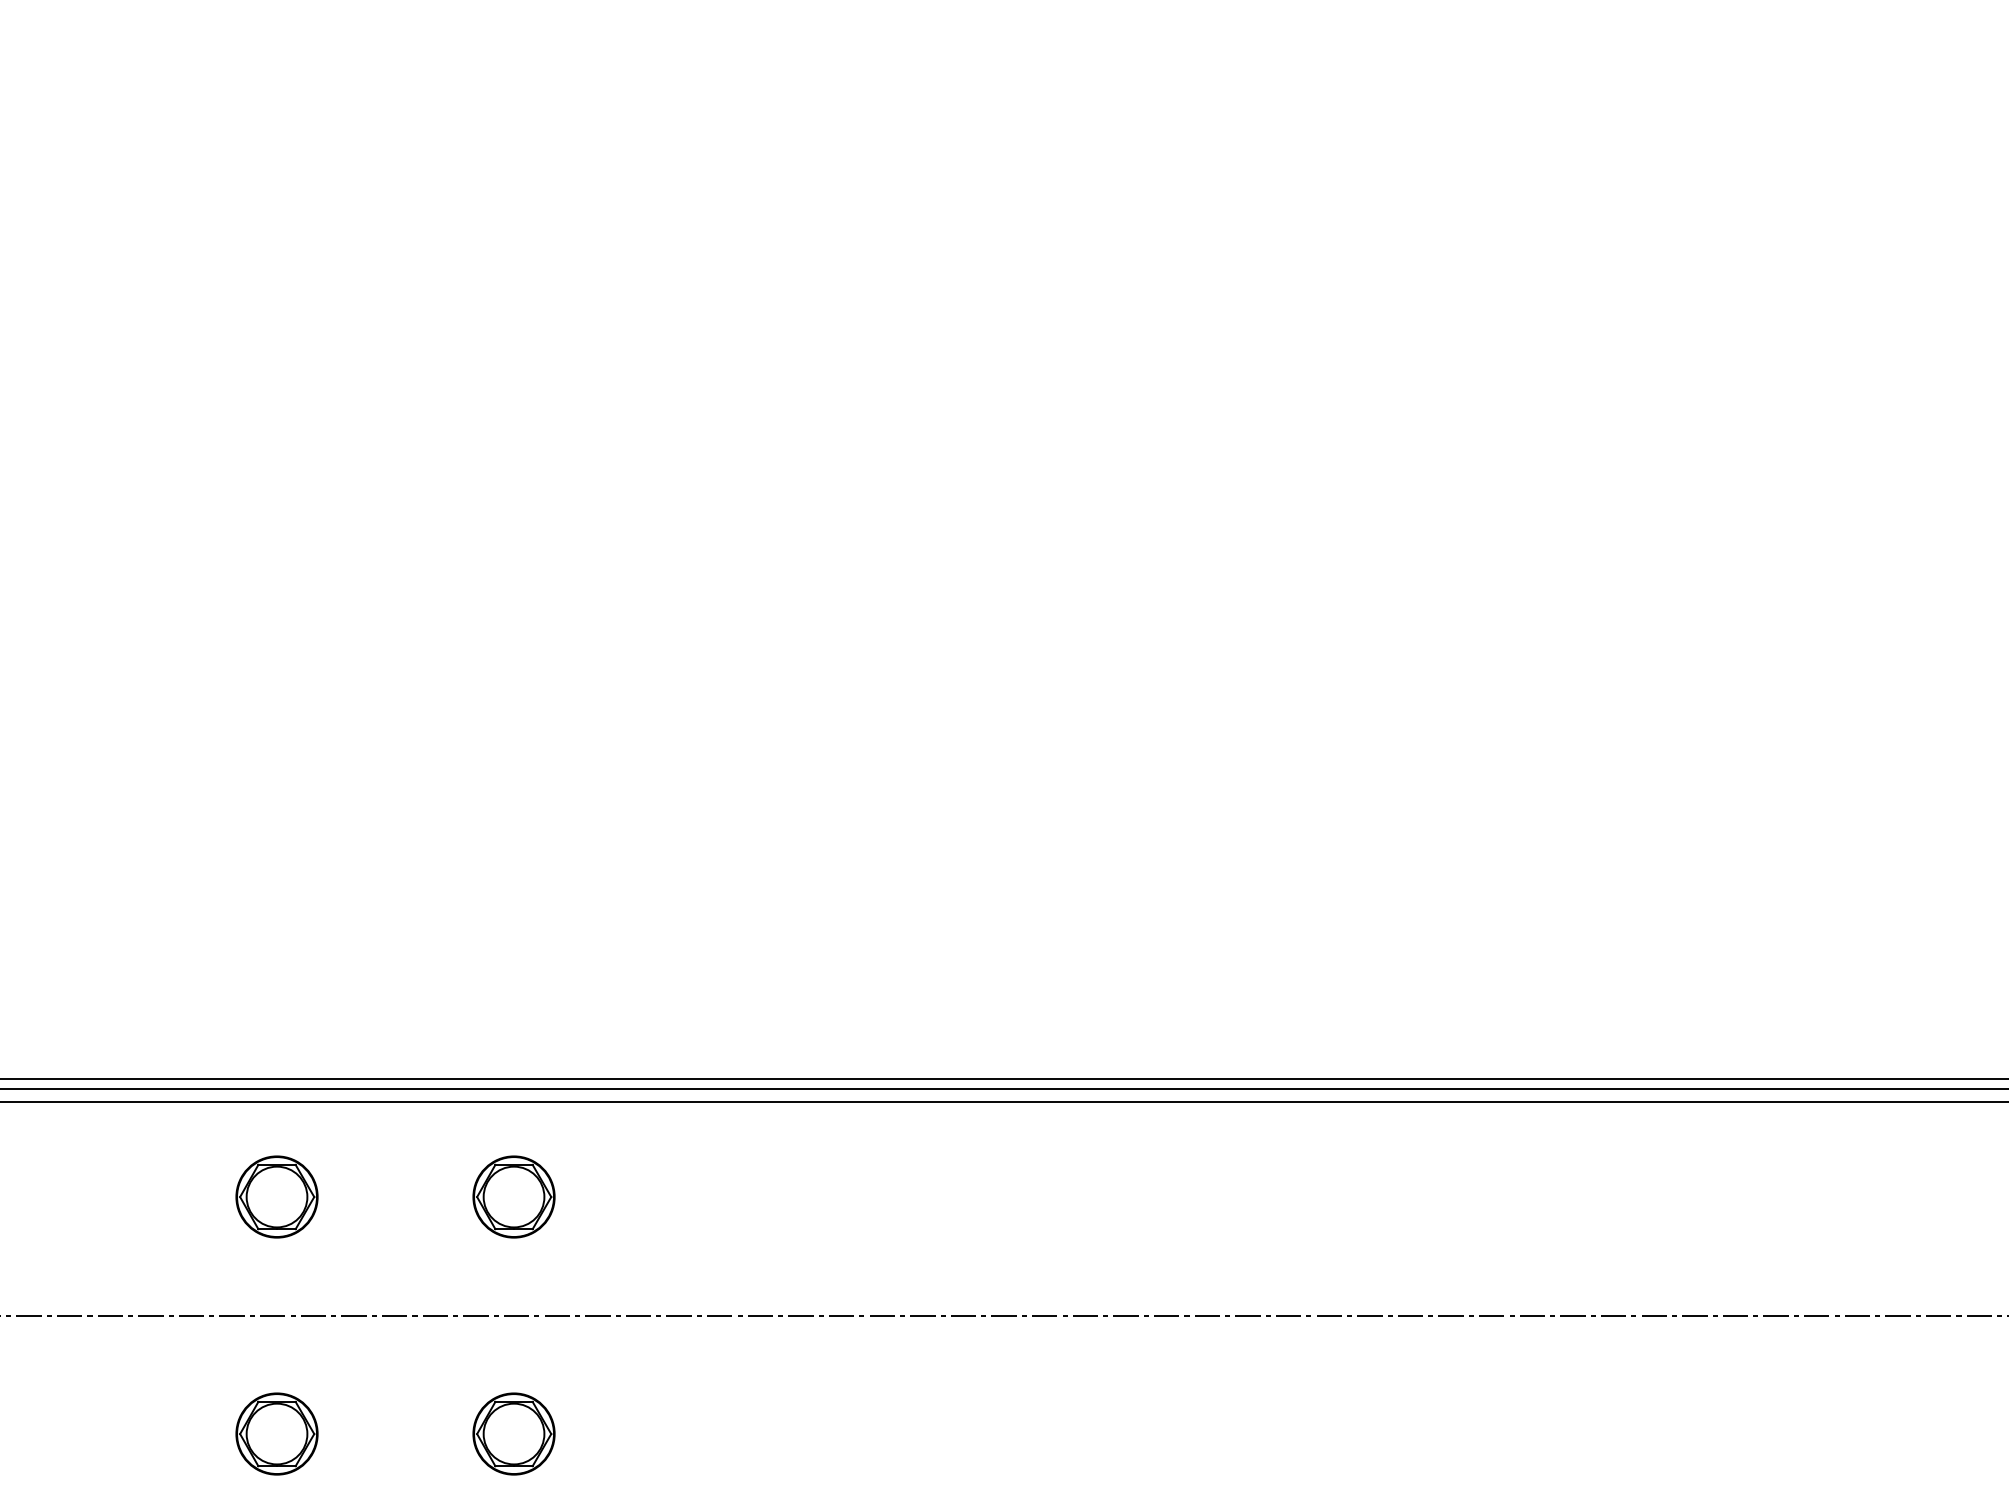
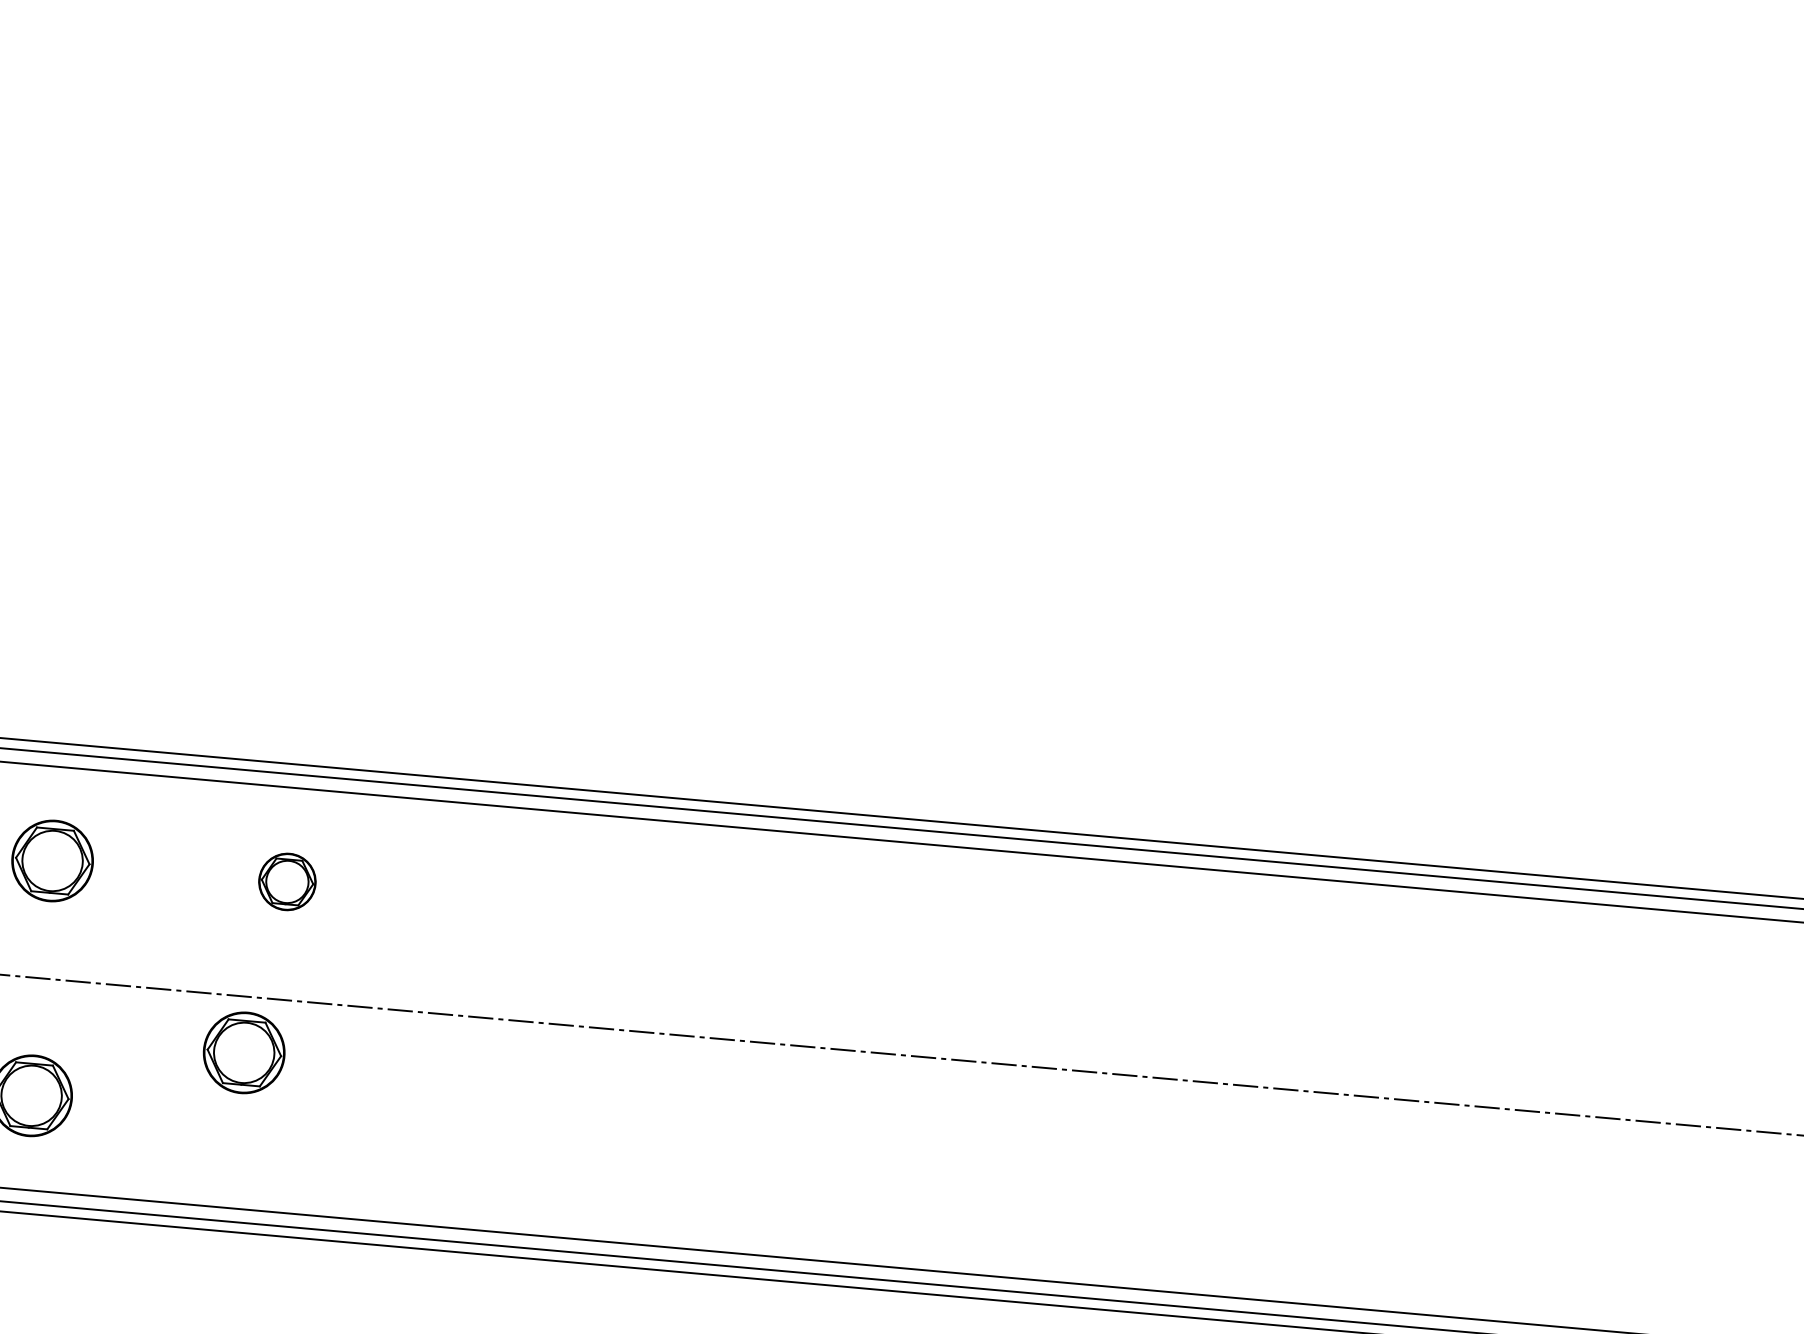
part: (513, 1196) -> (286, 881), size x0.7
part: (513, 1433) -> (243, 1052), moved

